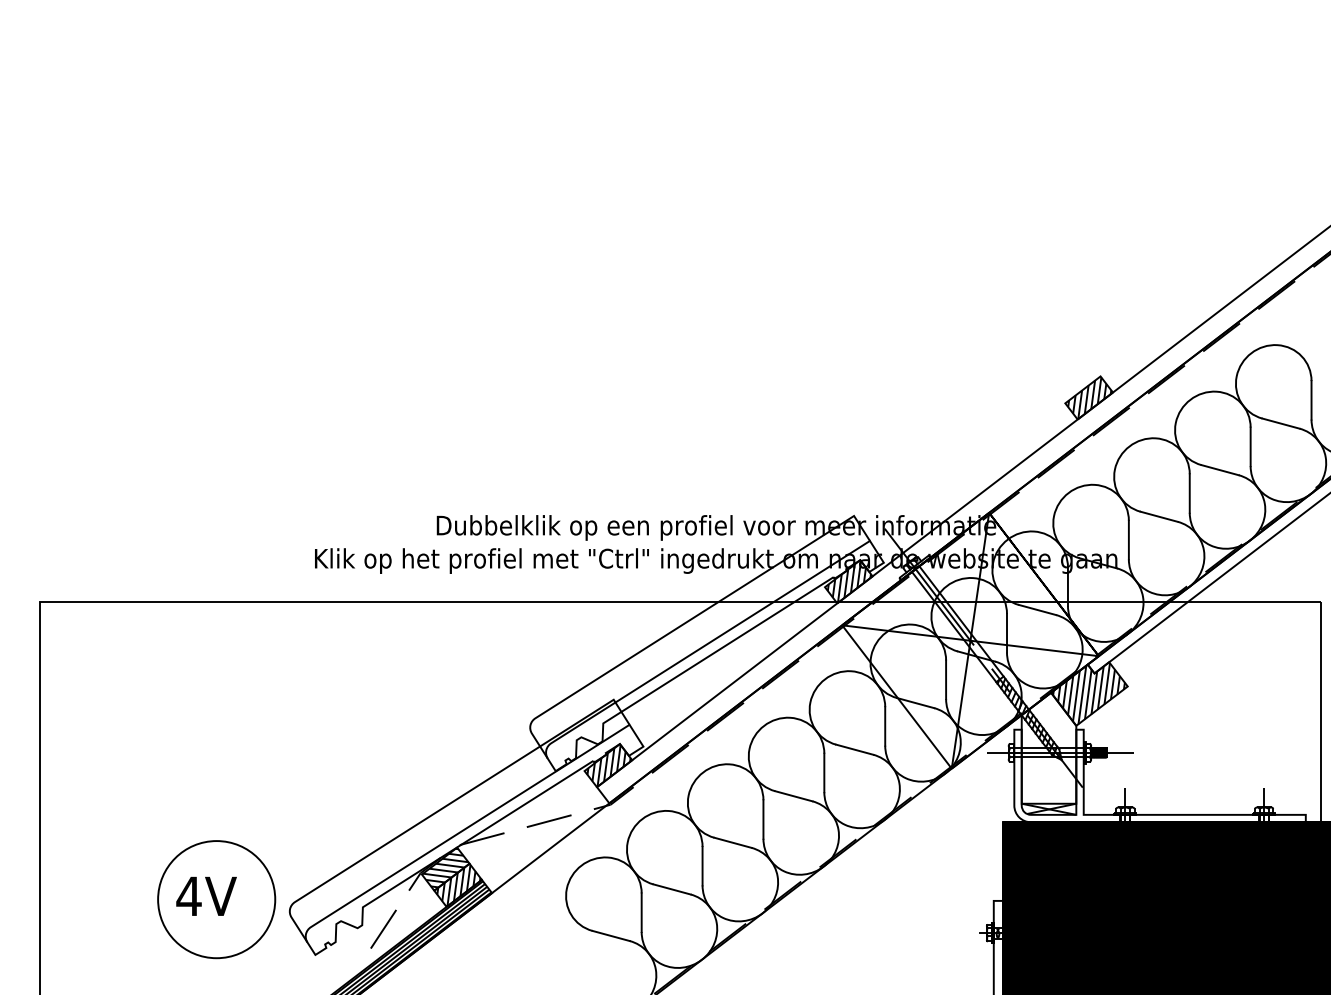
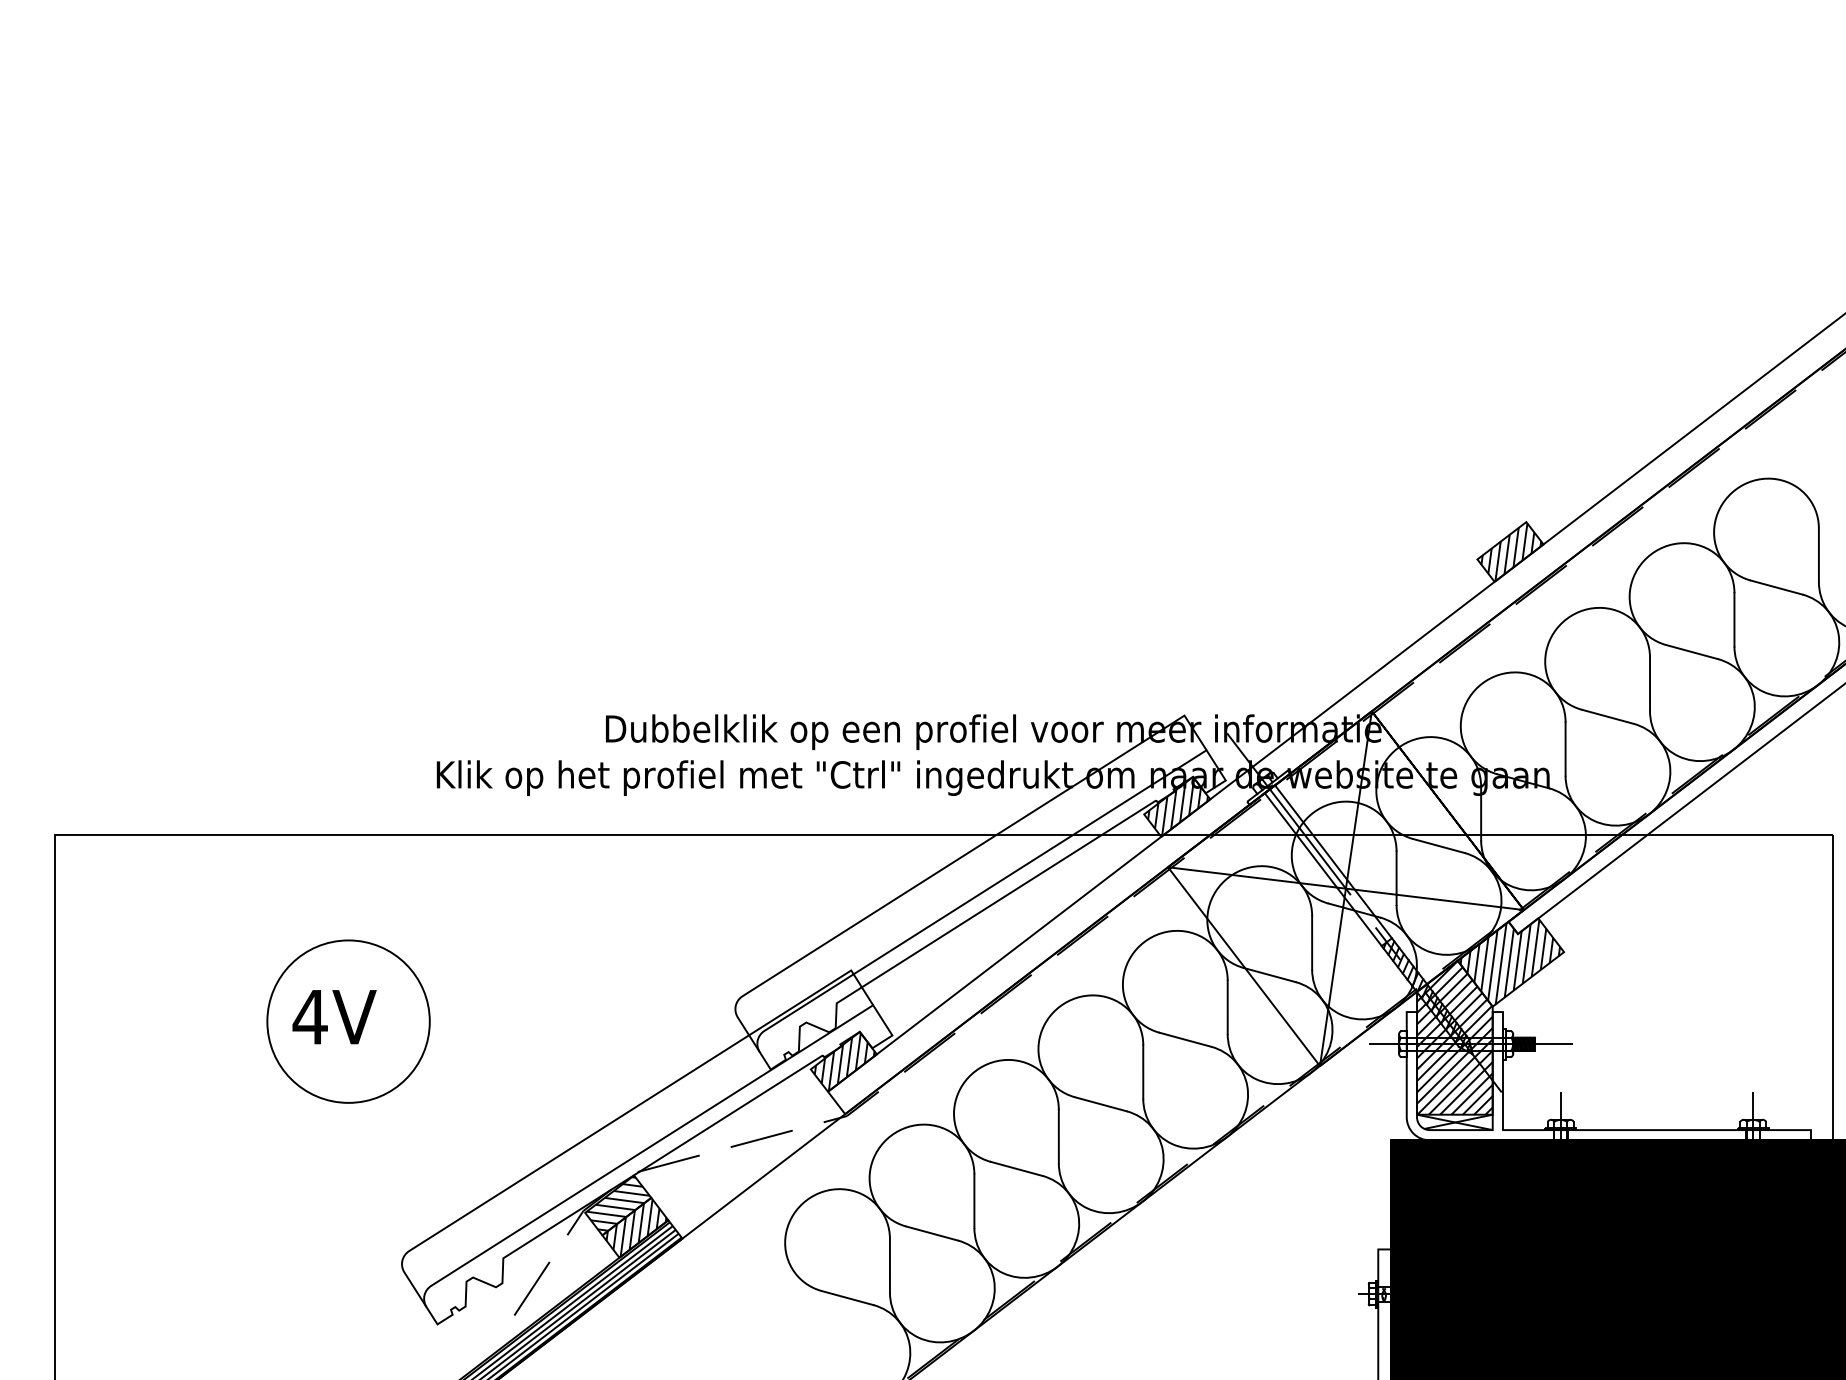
hatch: (1048, 748) -> (1454, 1037), added
part: (216, 899) -> (348, 1021), moved

